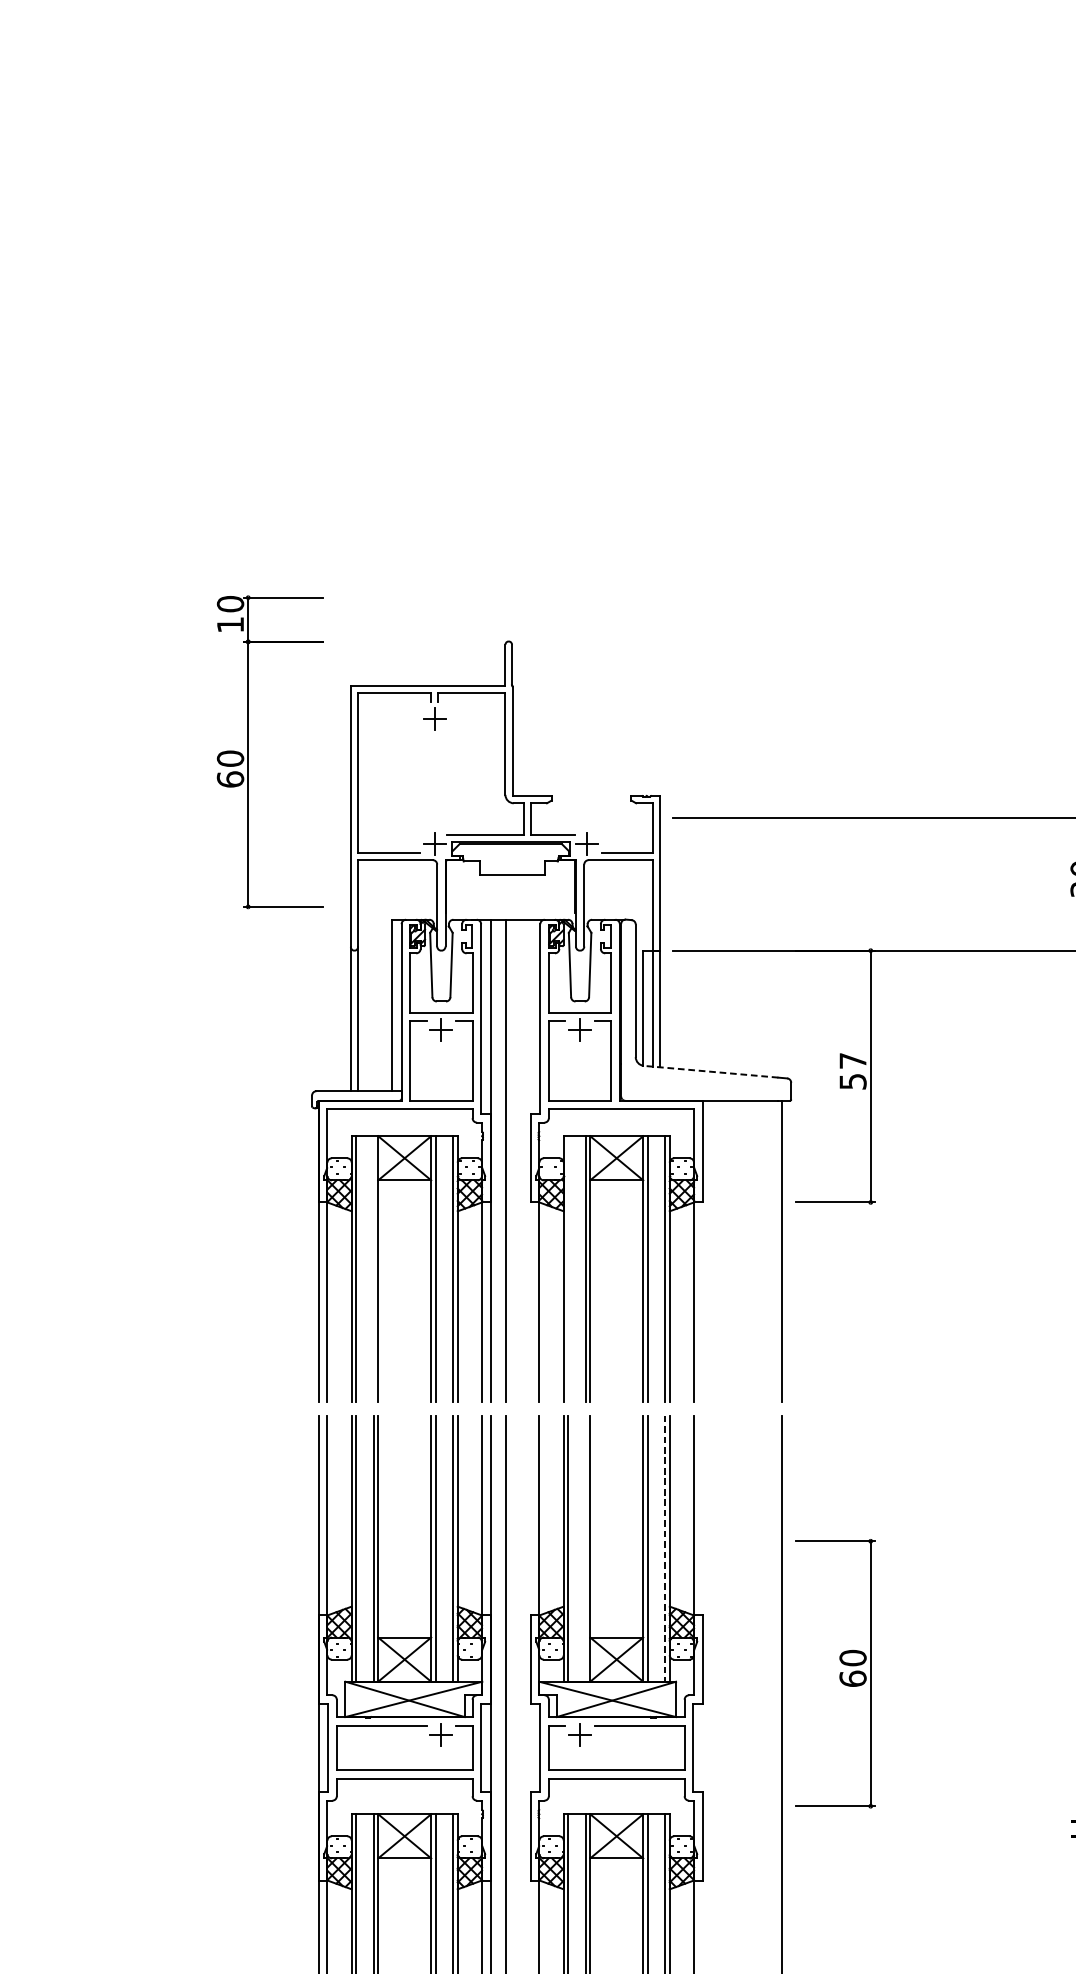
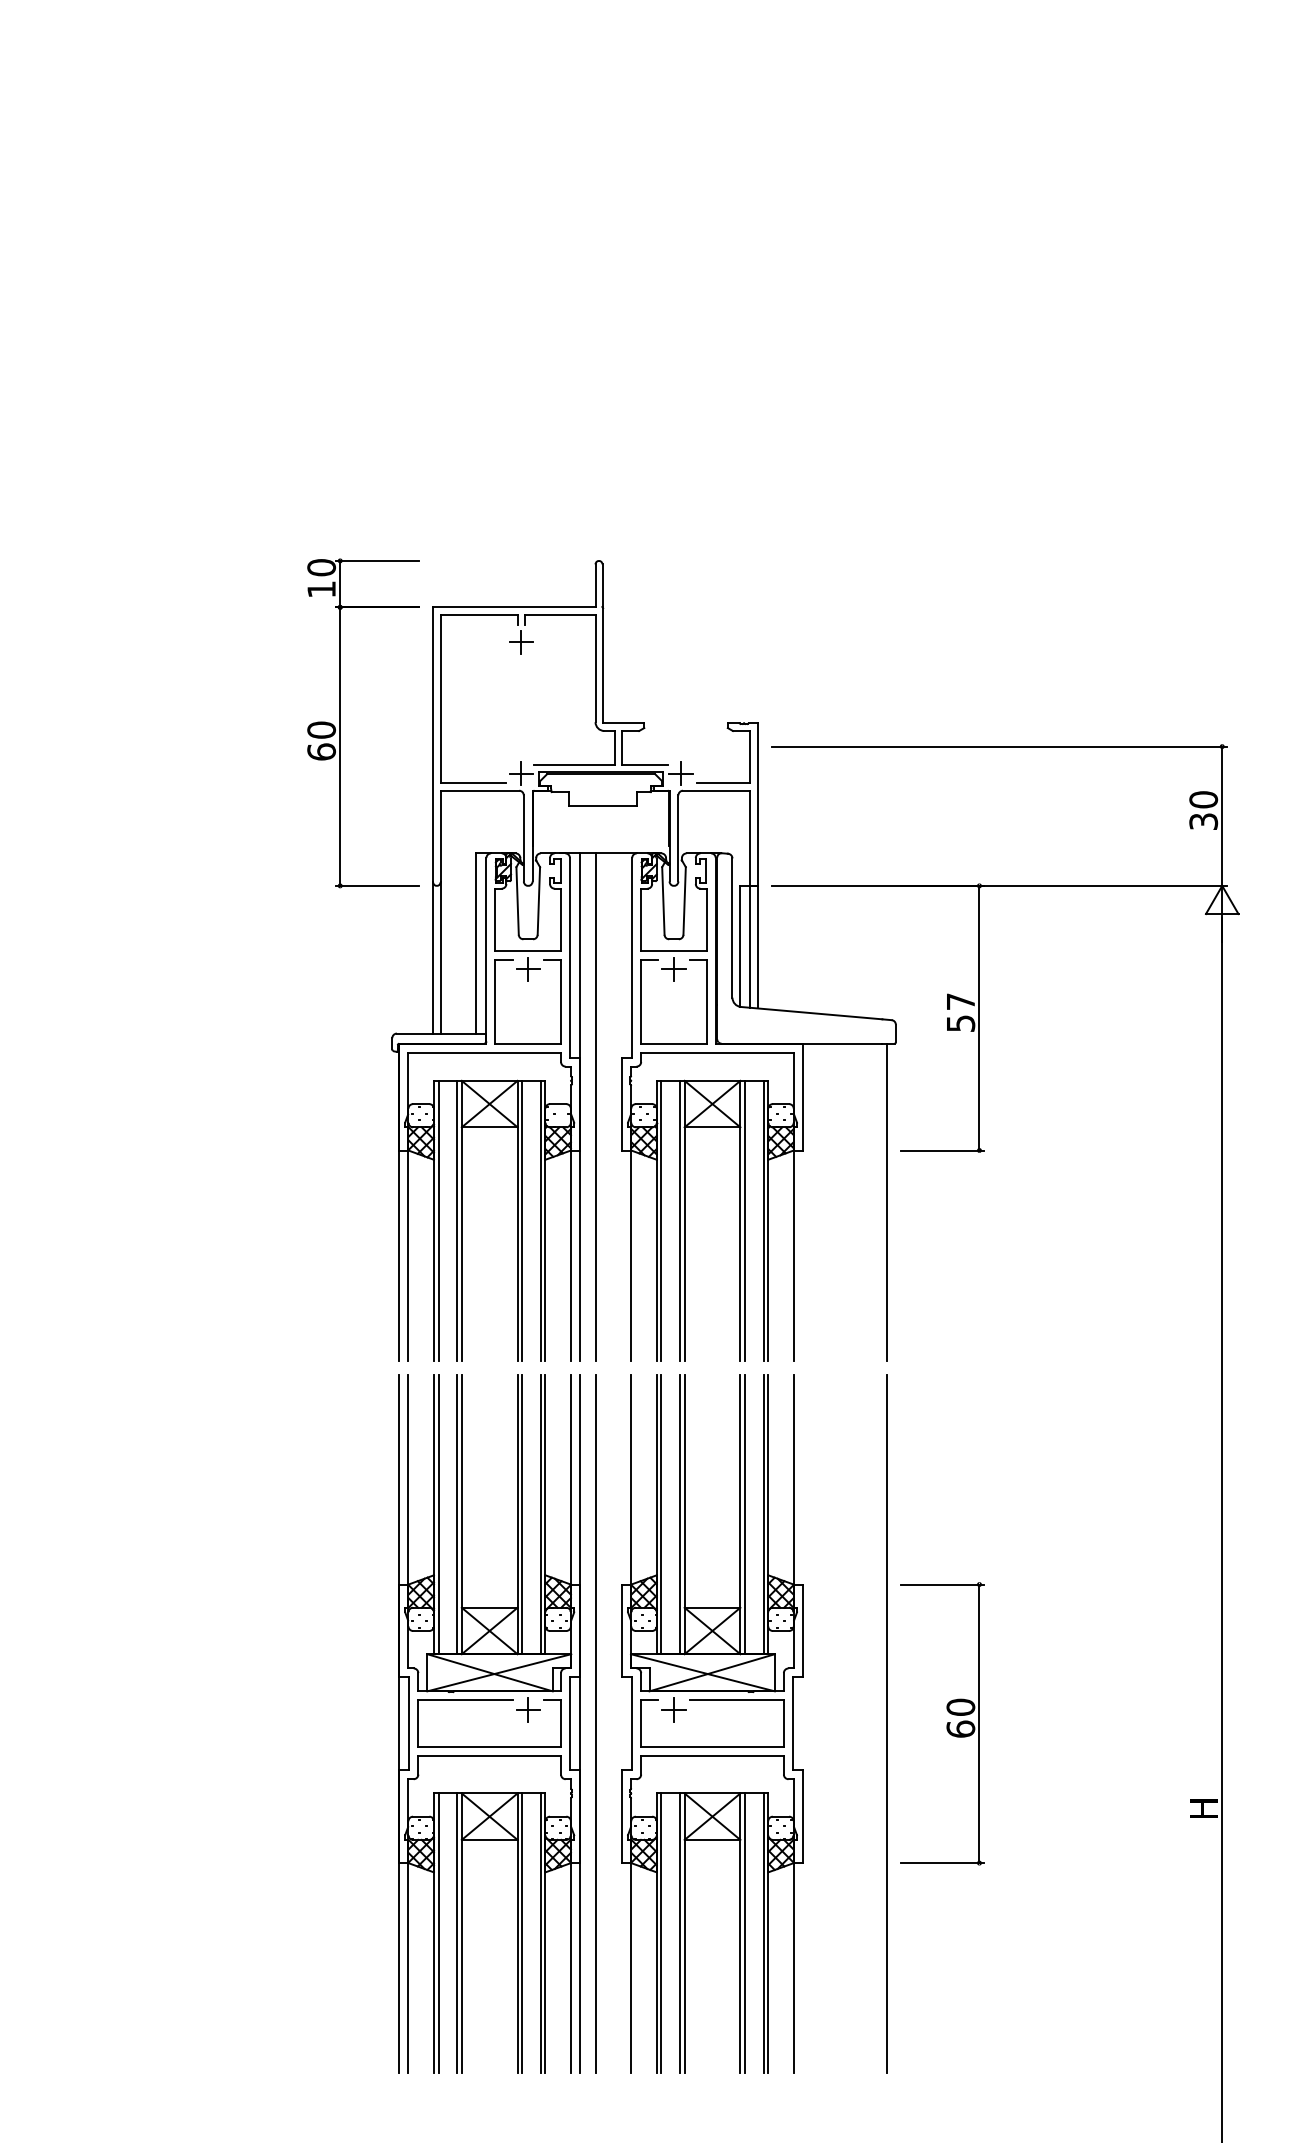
part: (248, 752) -> (340, 723), moved
line: (710, 1072) -> (811, 1013), dashed -> solid
line: (374, 1269) -> (457, 1220), added
line: (568, 1269) -> (661, 1220), added
line: (586, 1548) -> (680, 1514), added
line: (665, 1548) -> (763, 1514), dashed -> solid
part: (835, 1673) -> (942, 1723), moved

